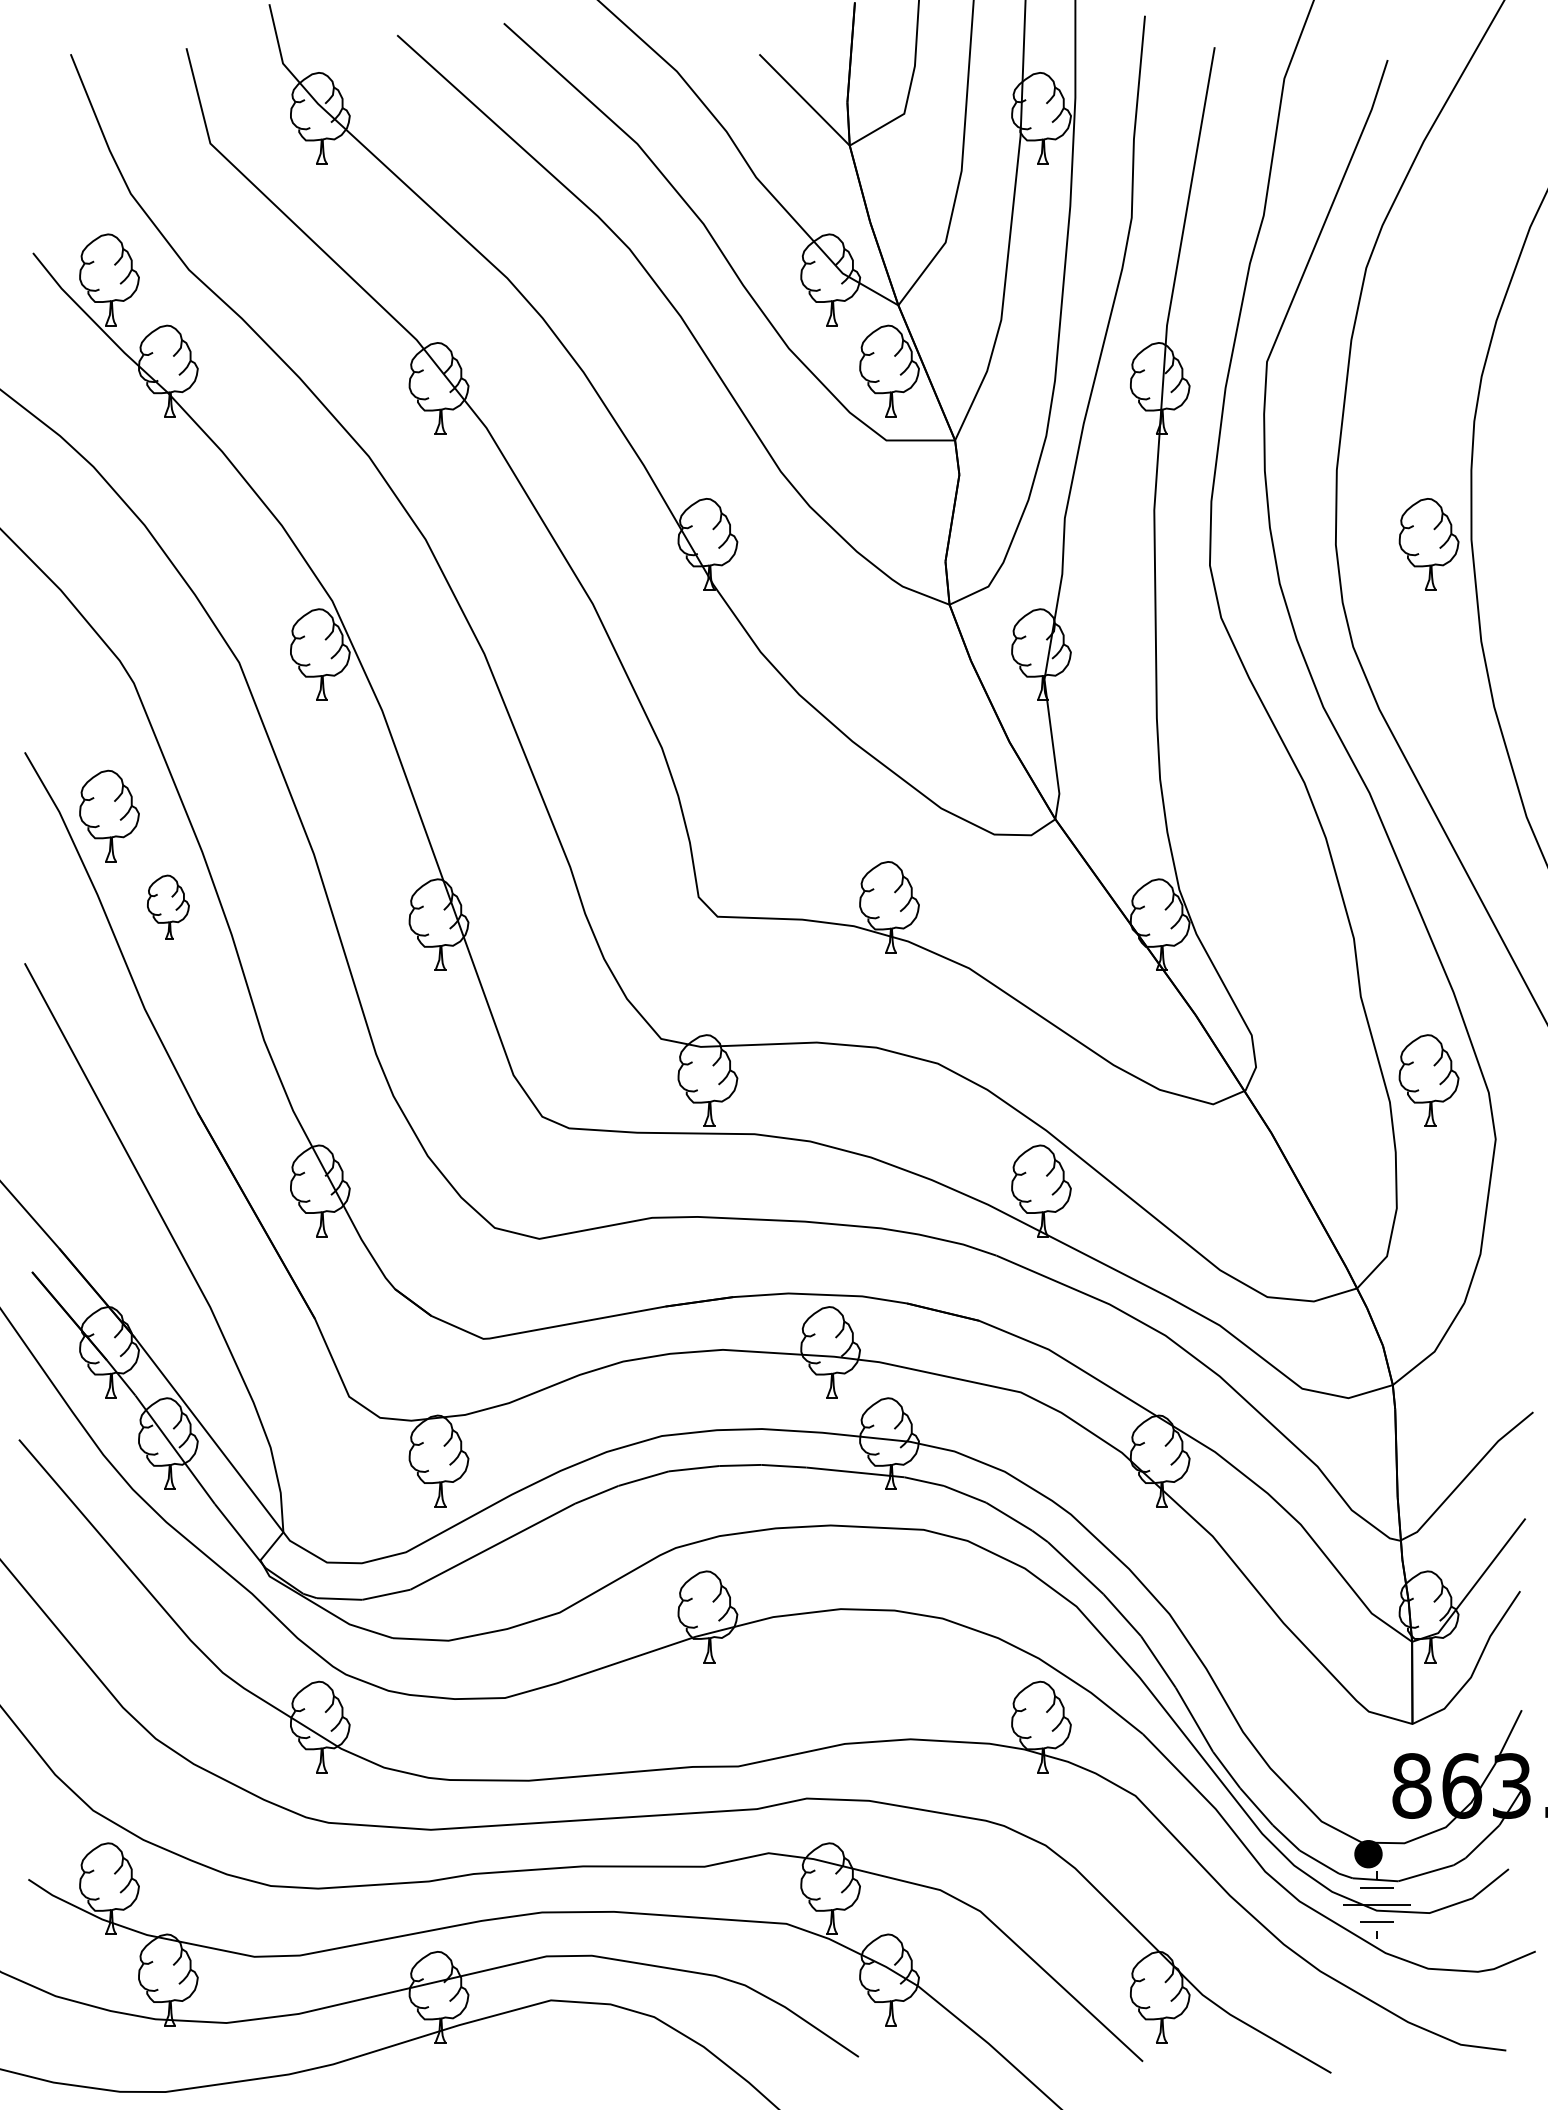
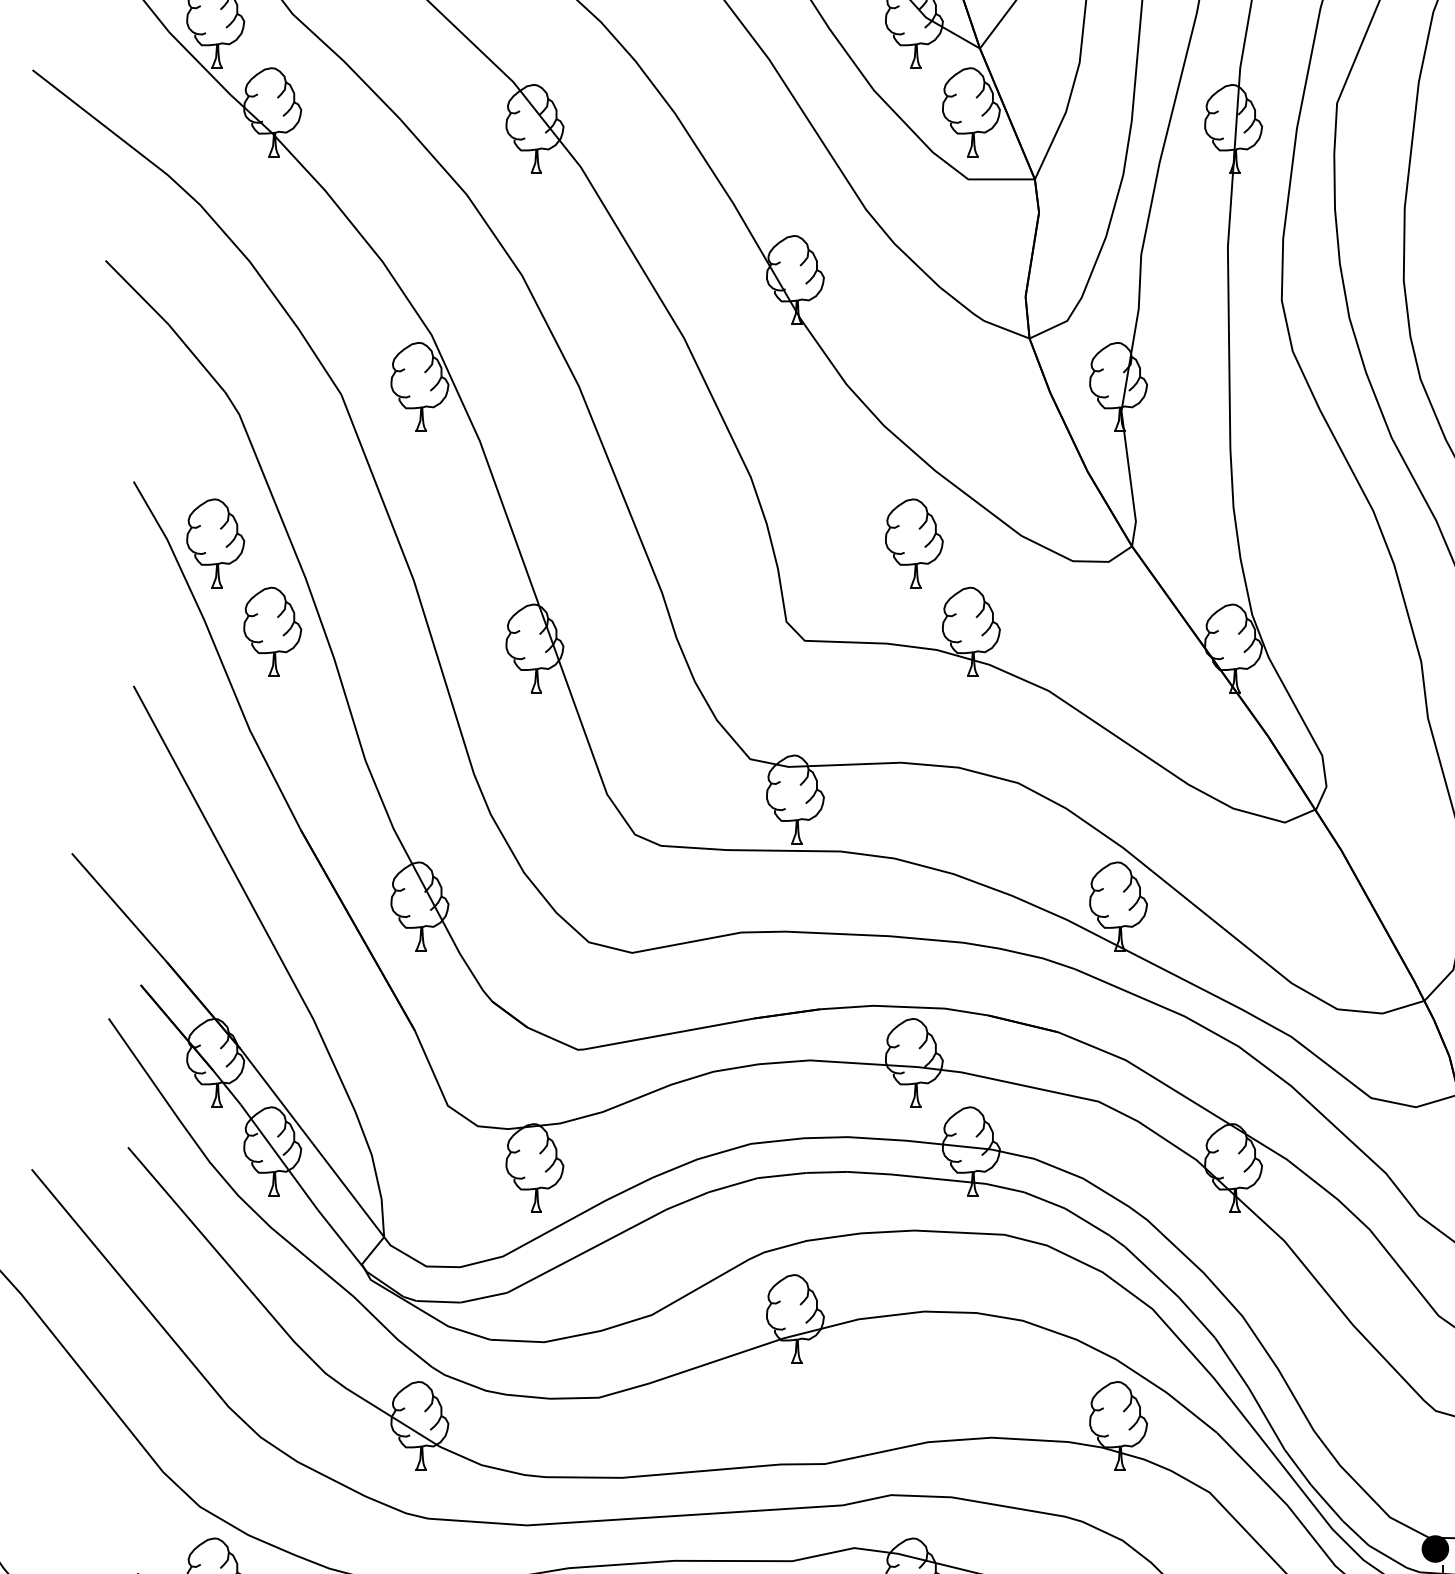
part: (830, 815) -> (914, 542), added
part: (168, 907) -> (272, 631), size x1.43

